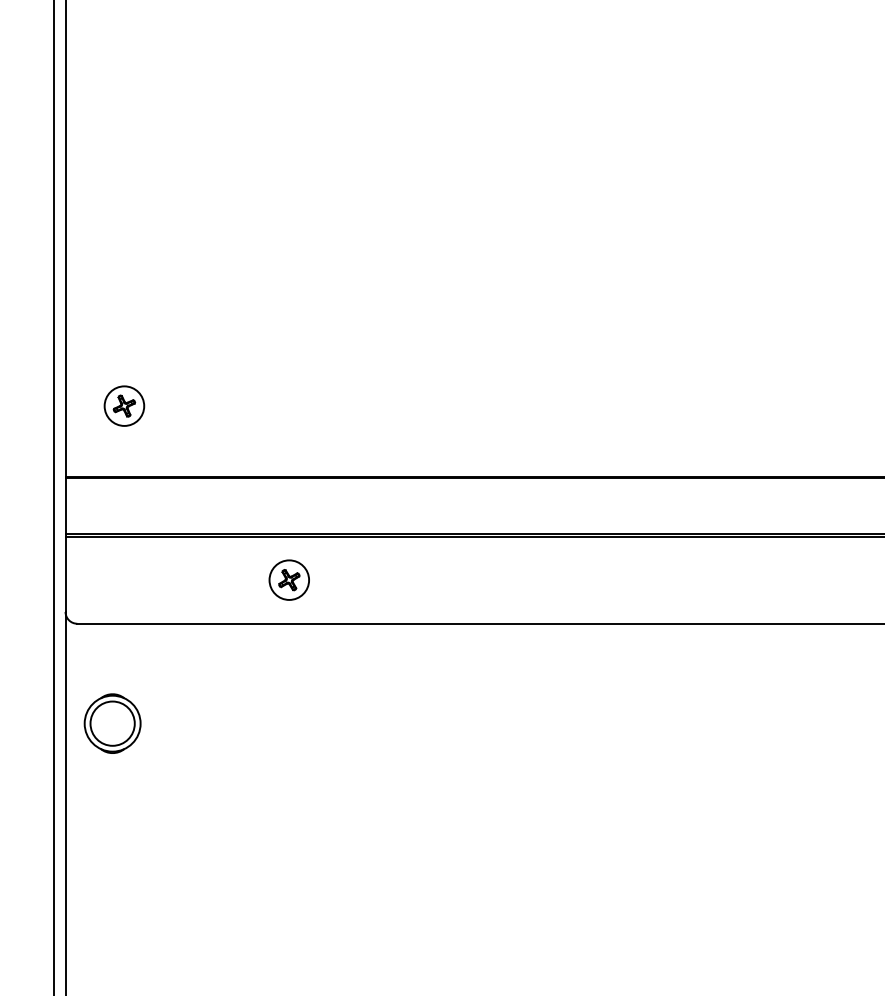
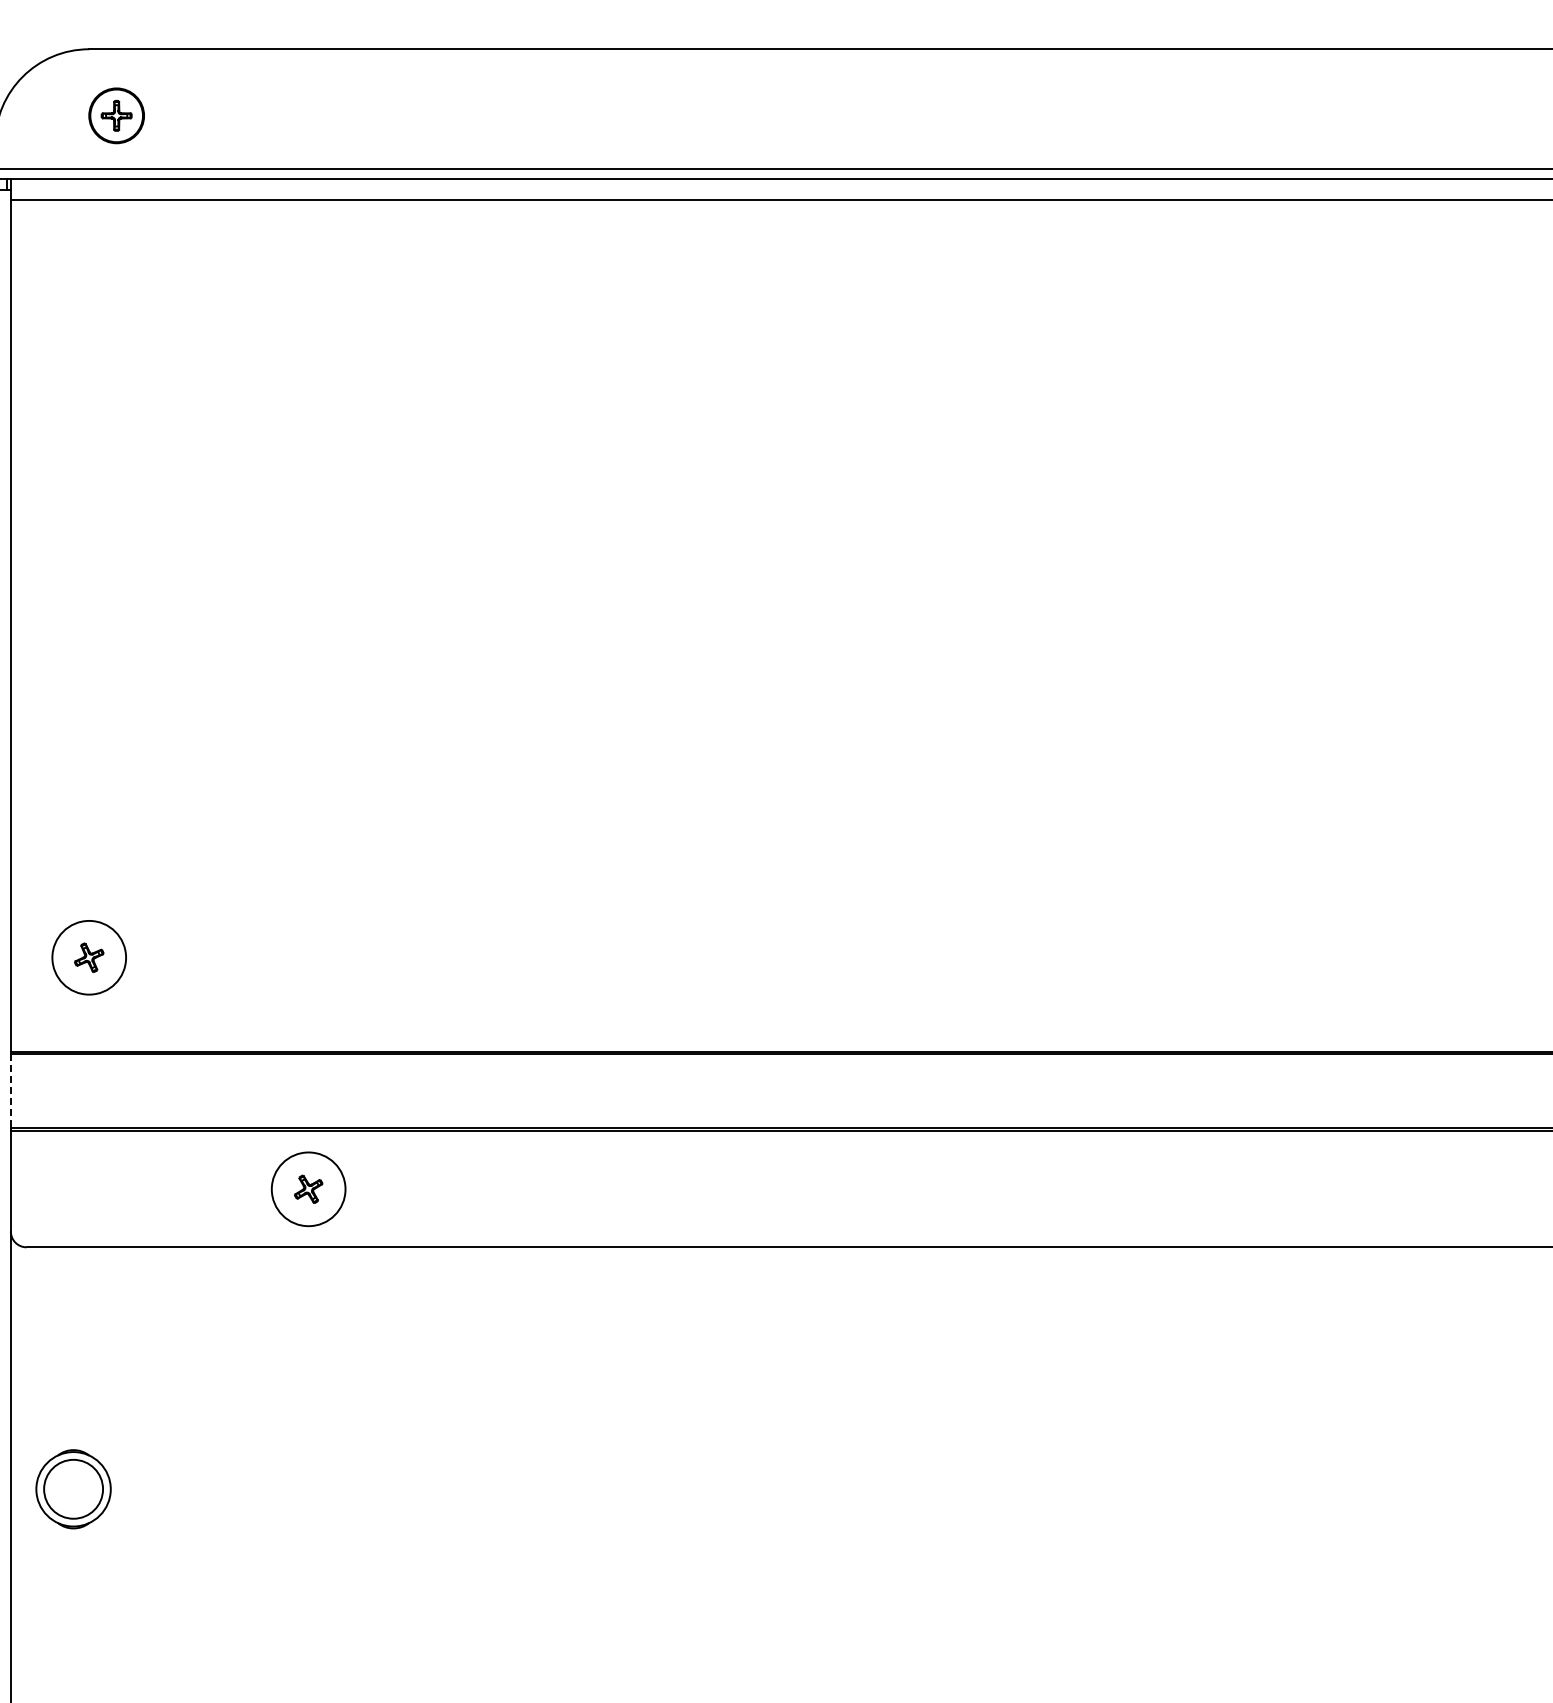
circle: (123, 405) -> (88, 957), size x1.4
line: (65, 506) -> (10, 1091), solid -> dashed
circle: (289, 580) -> (308, 1189), size x1.4
part: (112, 723) -> (73, 1489), moved

